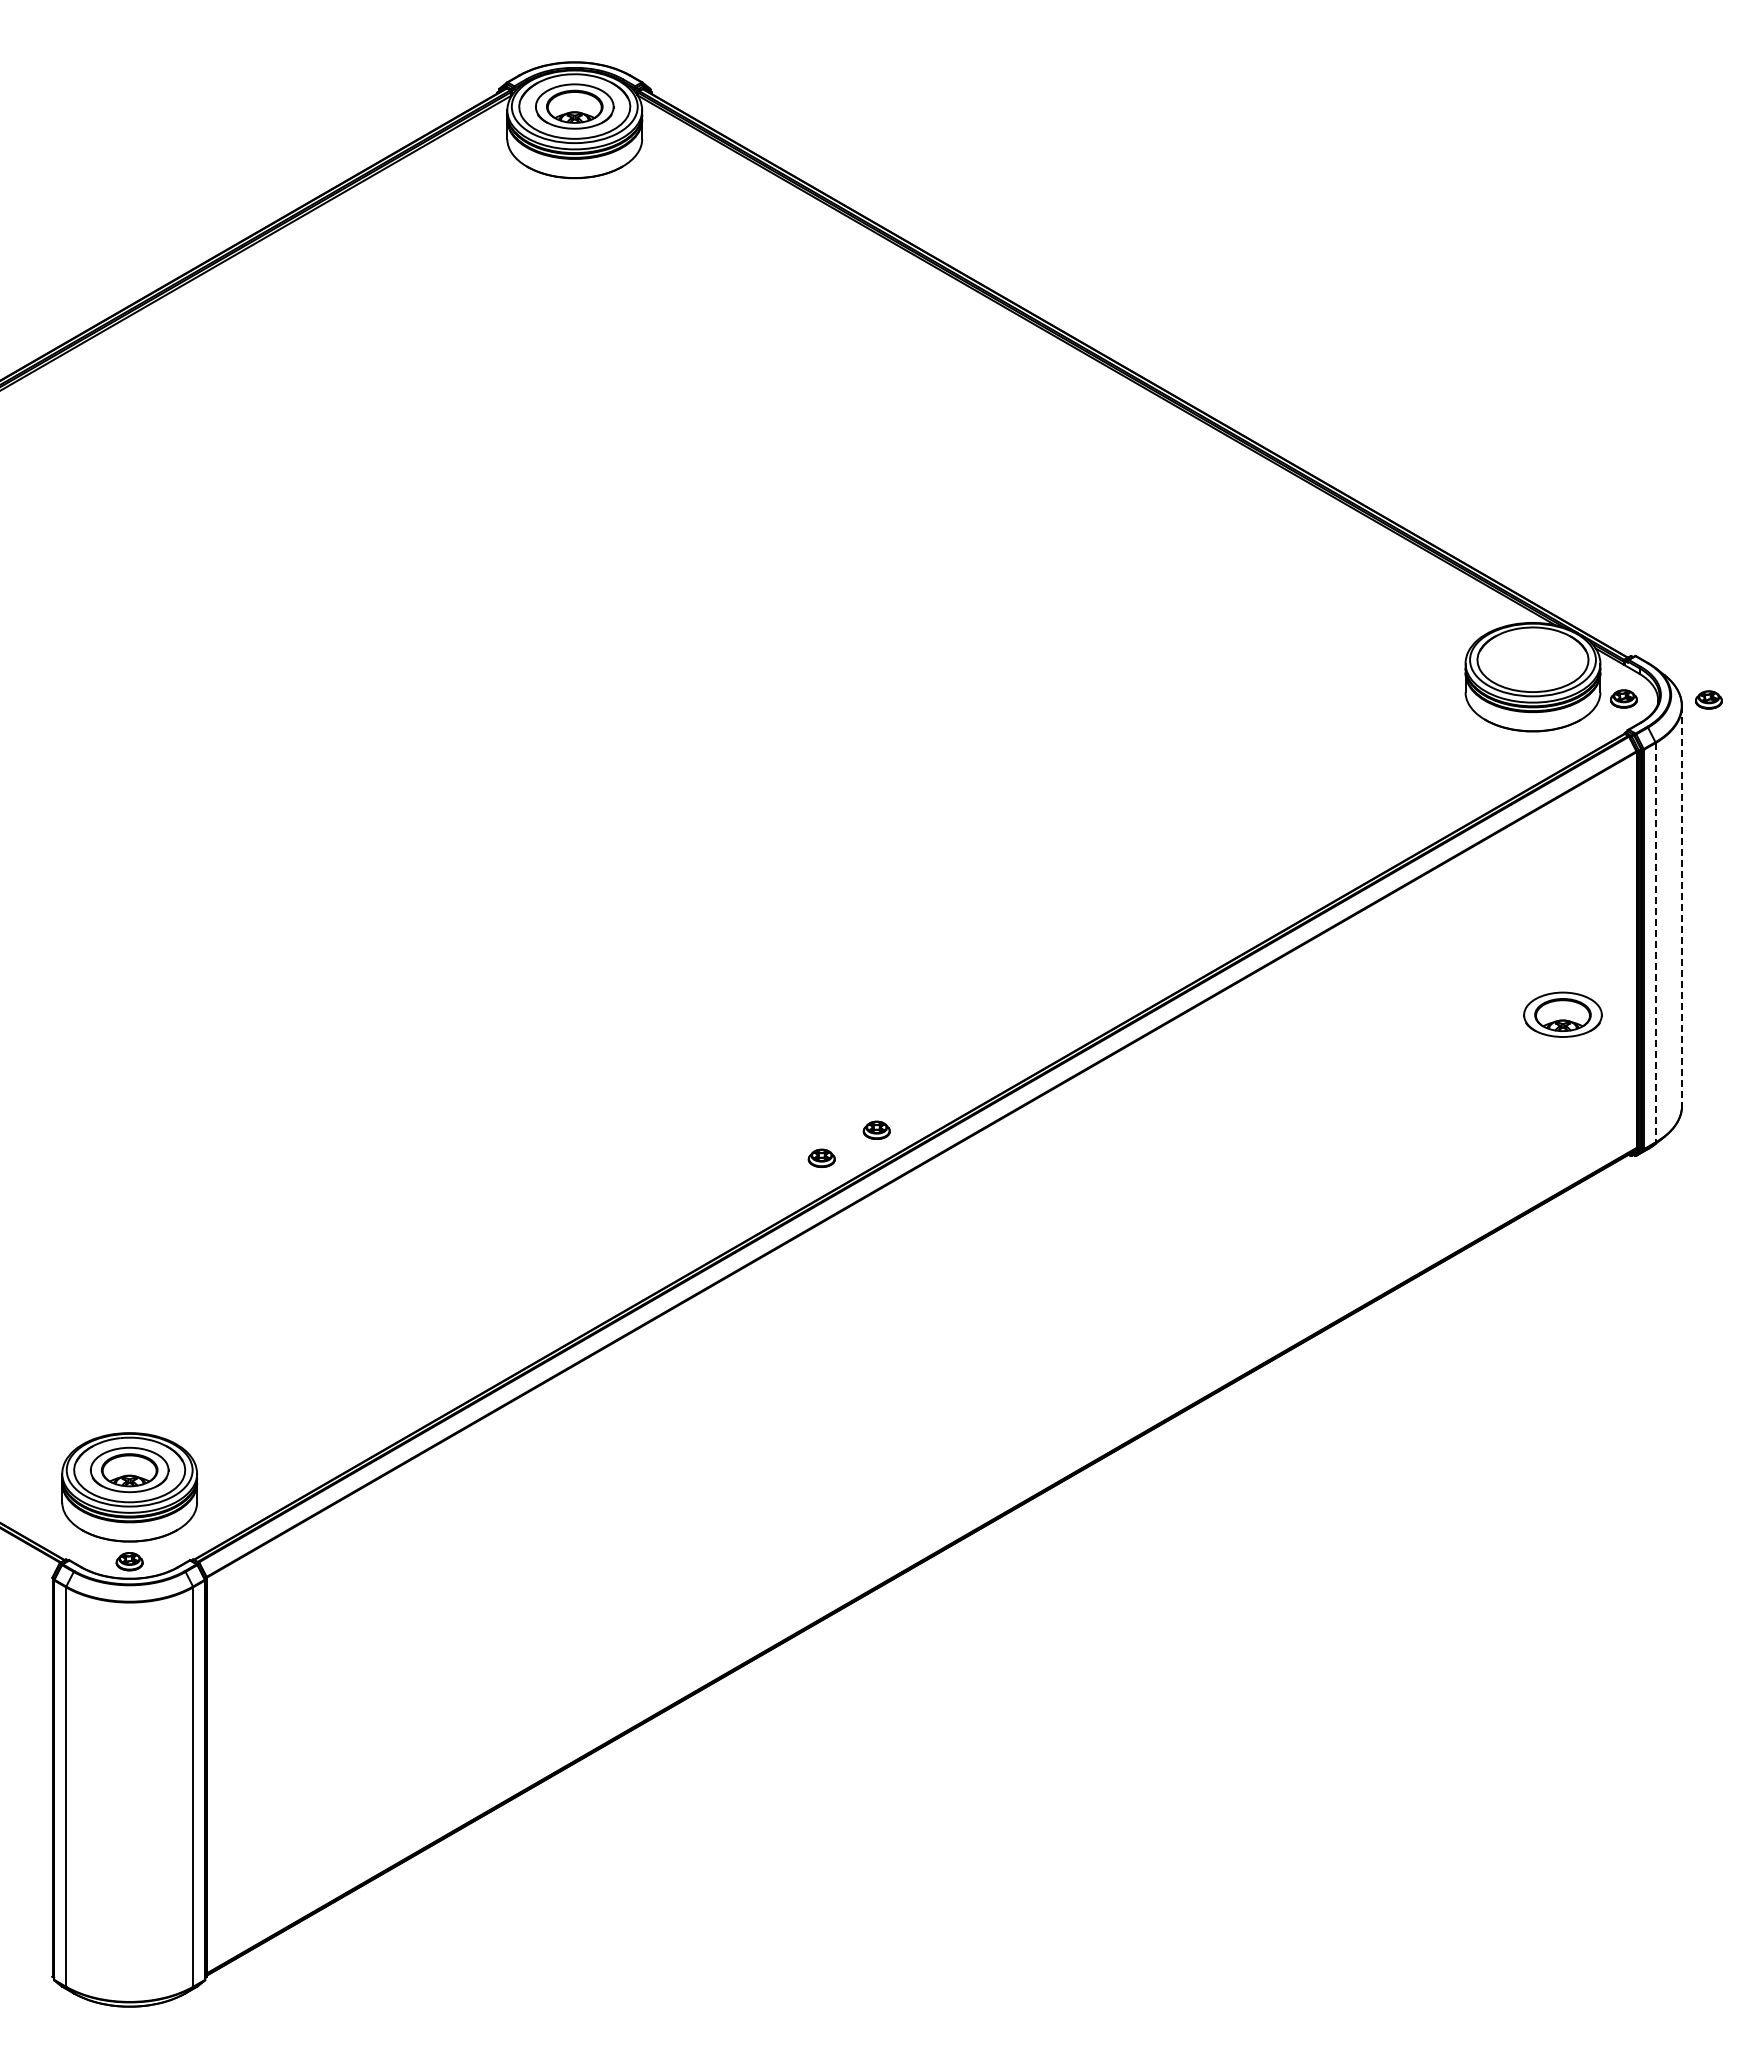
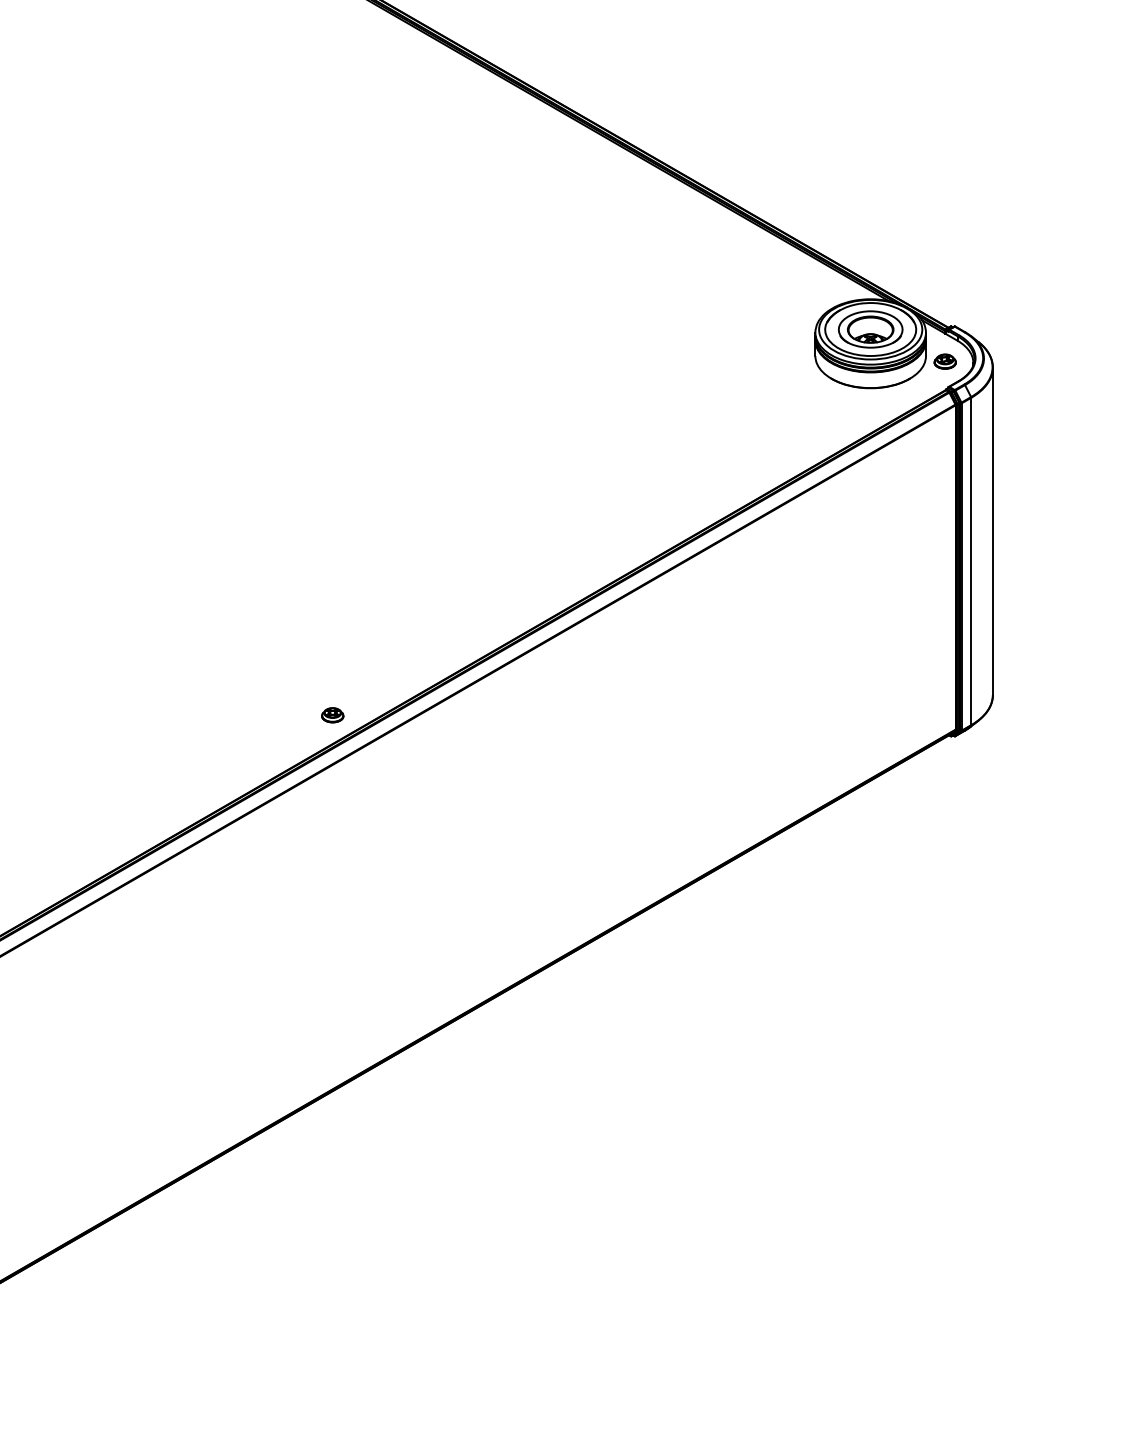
part: (1708, 699) -> (1014, 362), removed
line: (1682, 906) -> (993, 531), dashed -> solid
line: (1655, 942) -> (971, 561), dashed -> solid
part: (1562, 1014) -> (870, 329), moved
part: (821, 1157) -> (287, 737), removed

